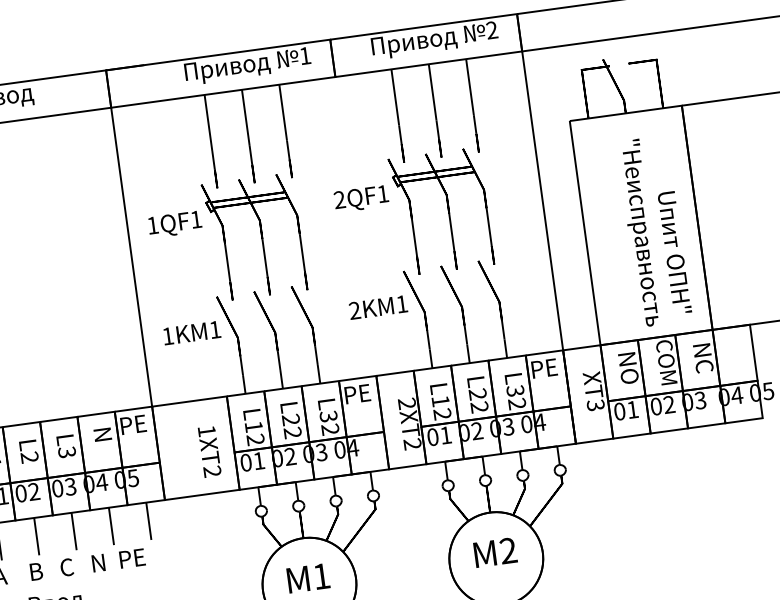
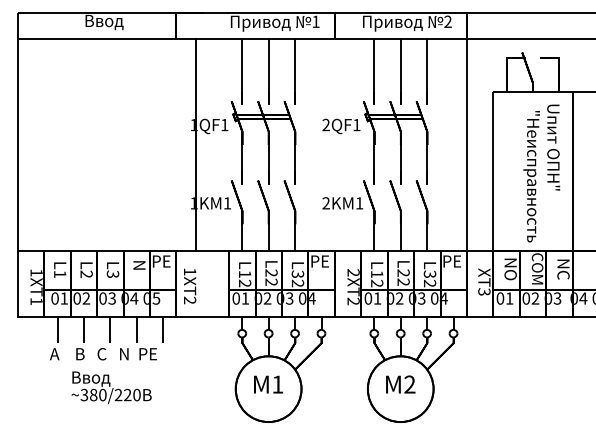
text: (674, 252) -> (553, 147), moved
line: (131, 256) -> (196, 144), moved
text: (210, 451) -> (190, 286), moved

